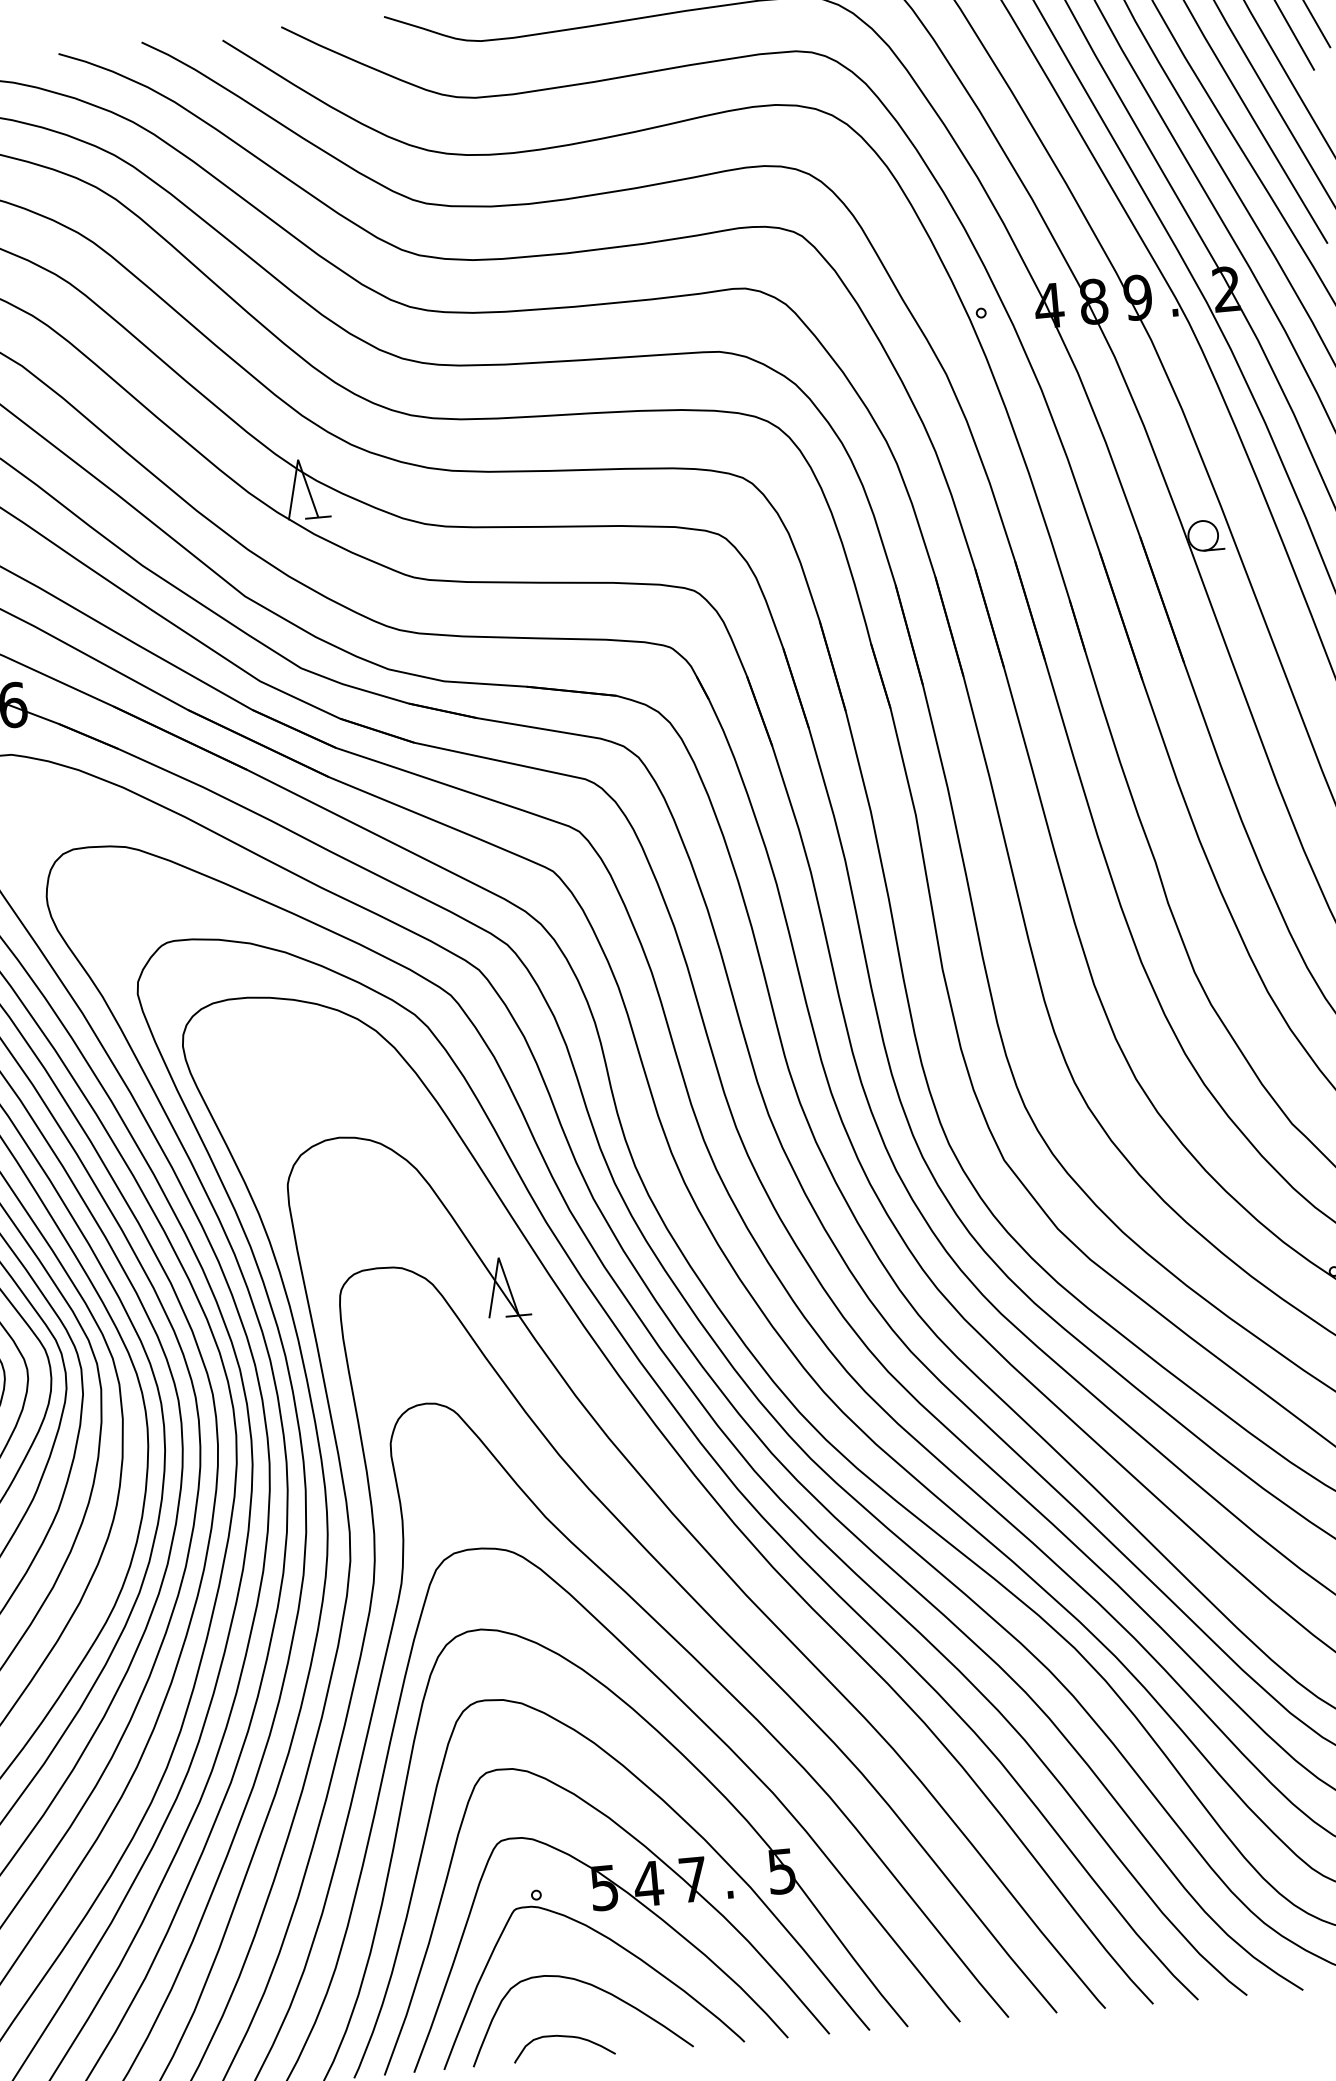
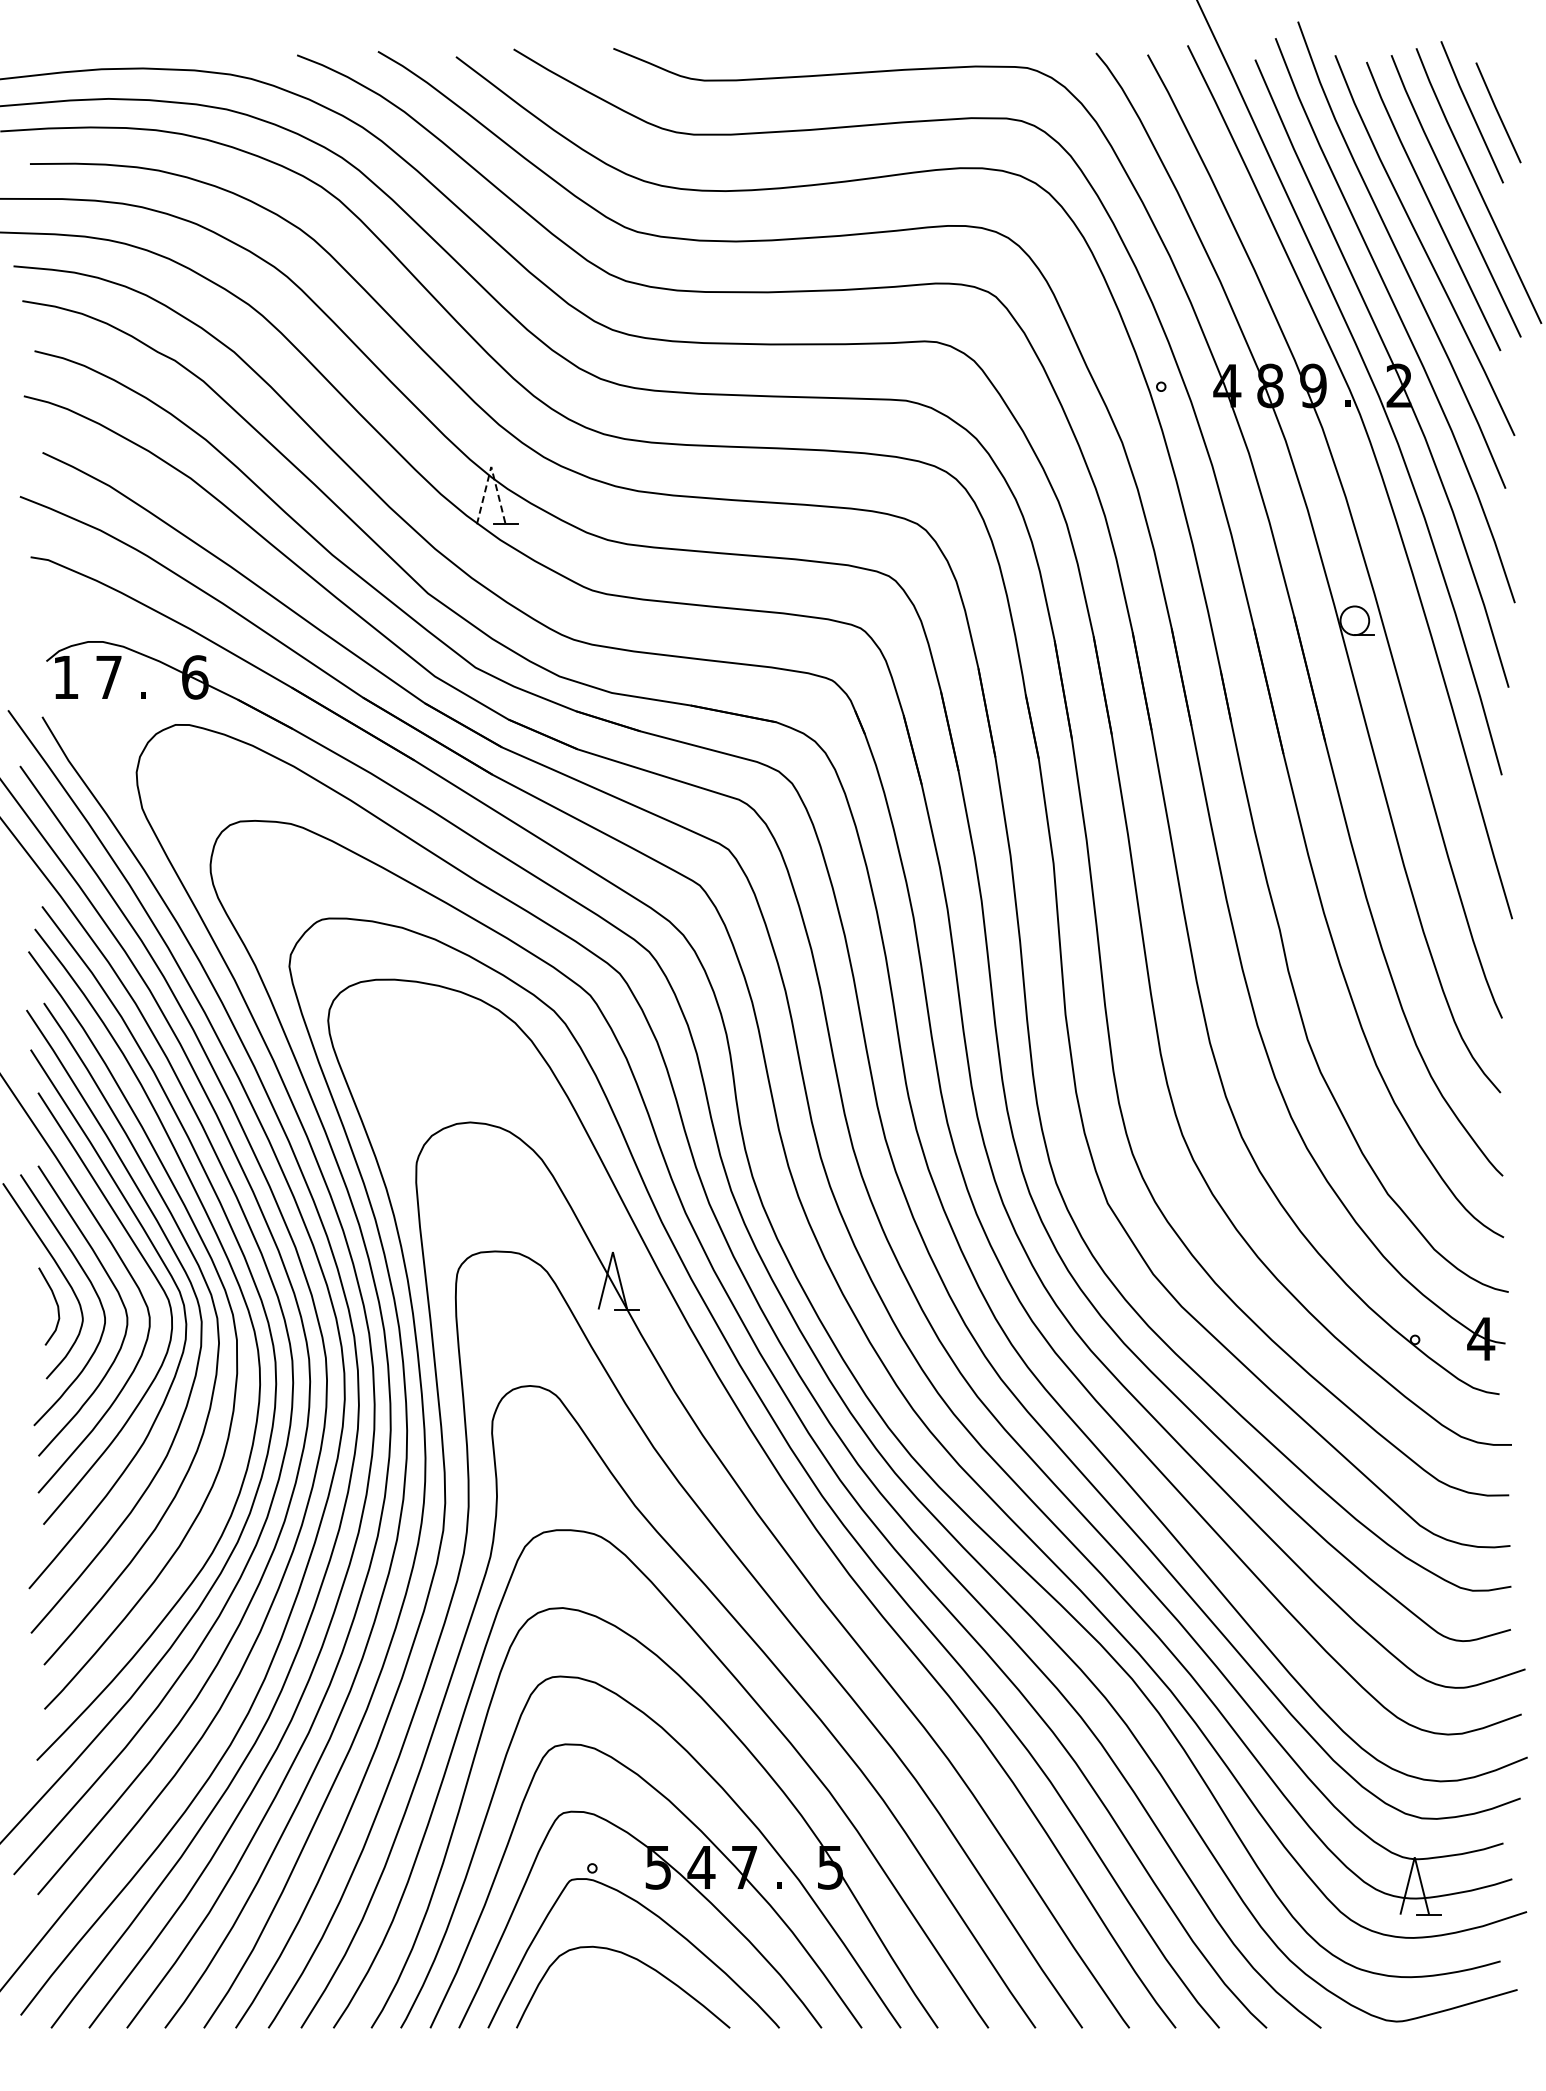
line: (298, 459) -> (491, 466), solid -> dashed
curve: (563, 2037) -> (605, 2007), removed

